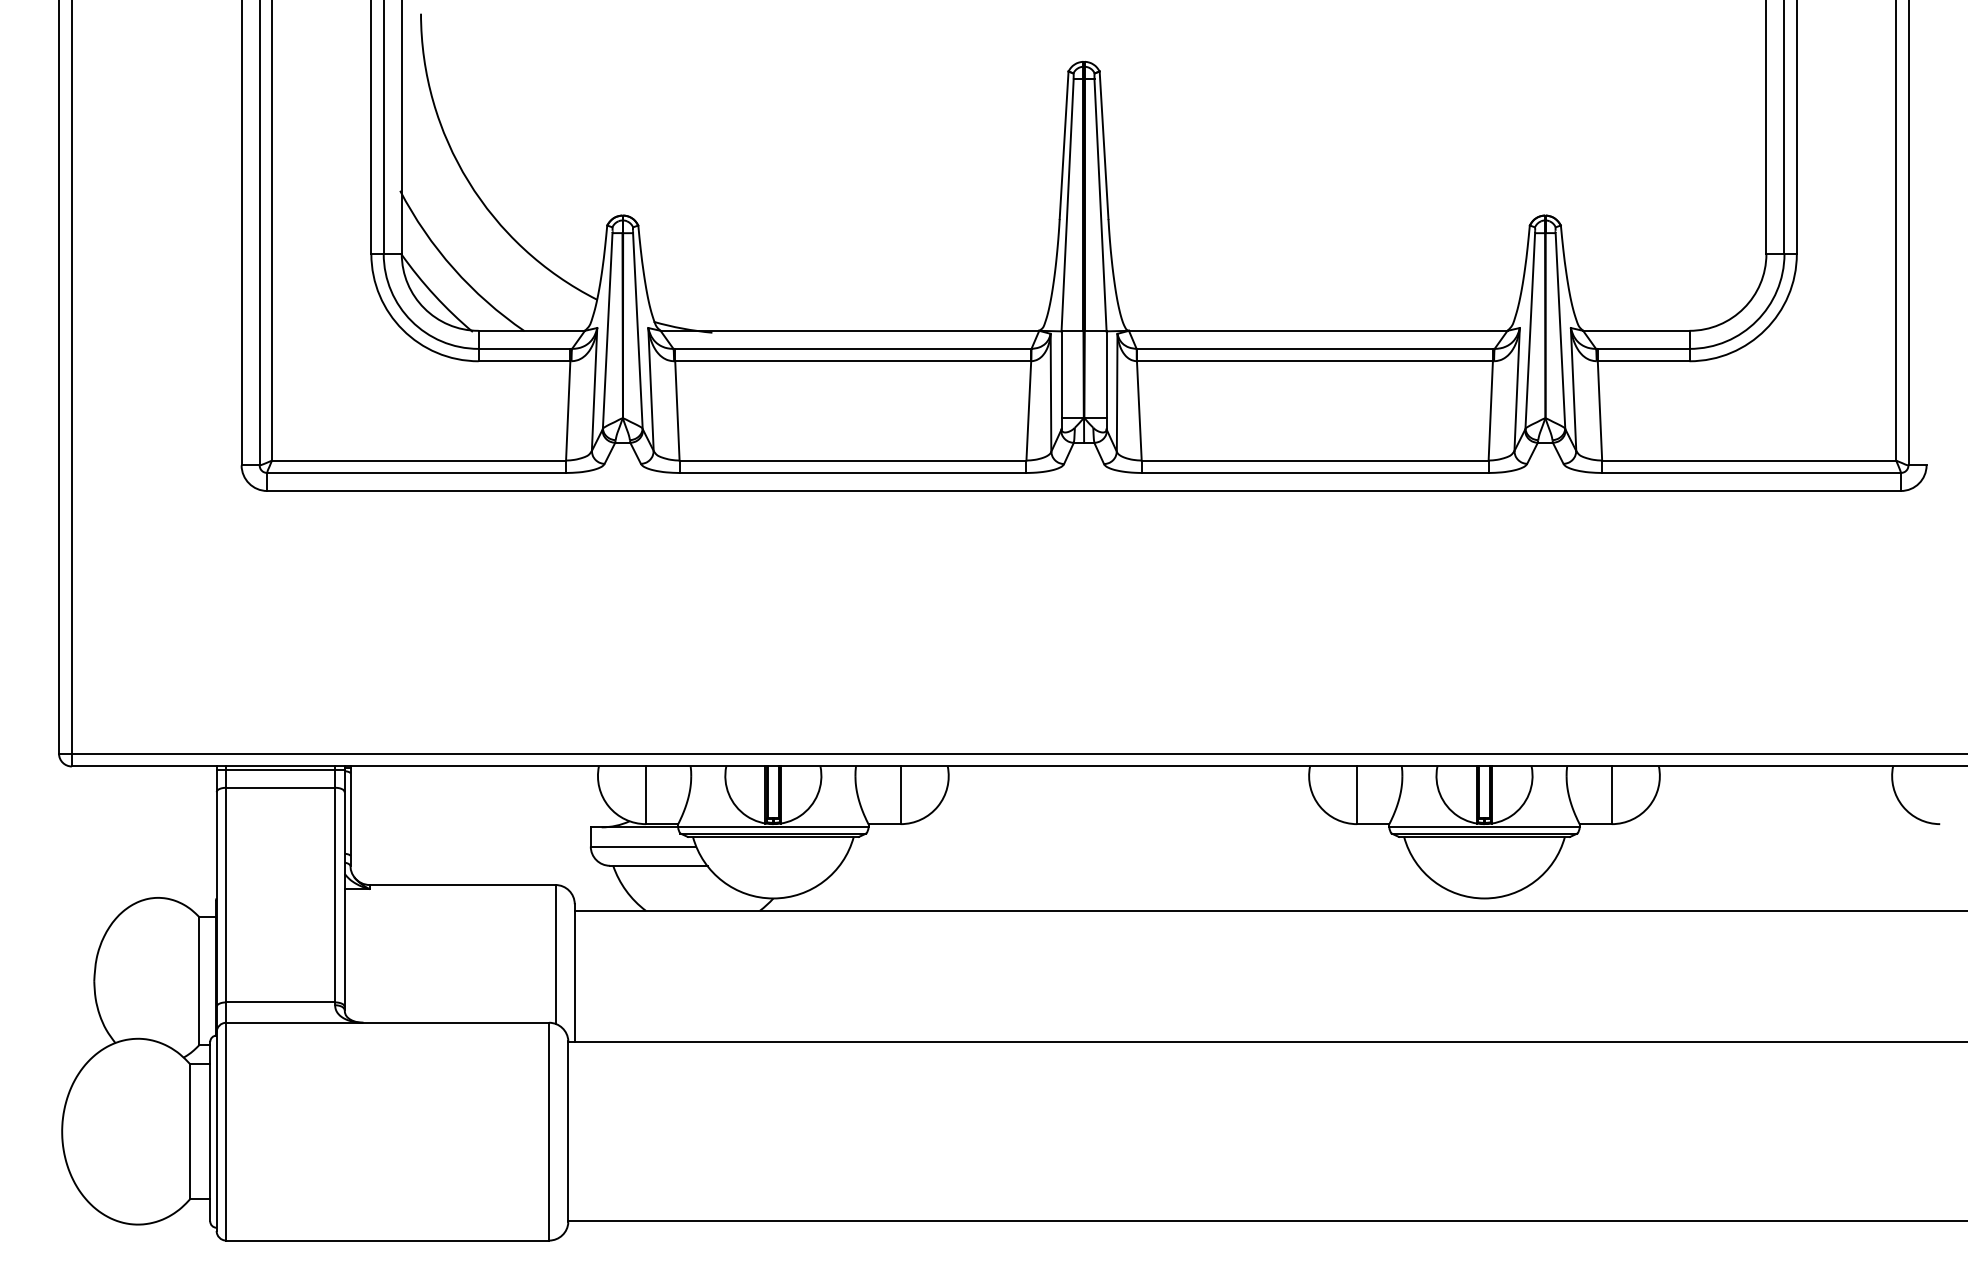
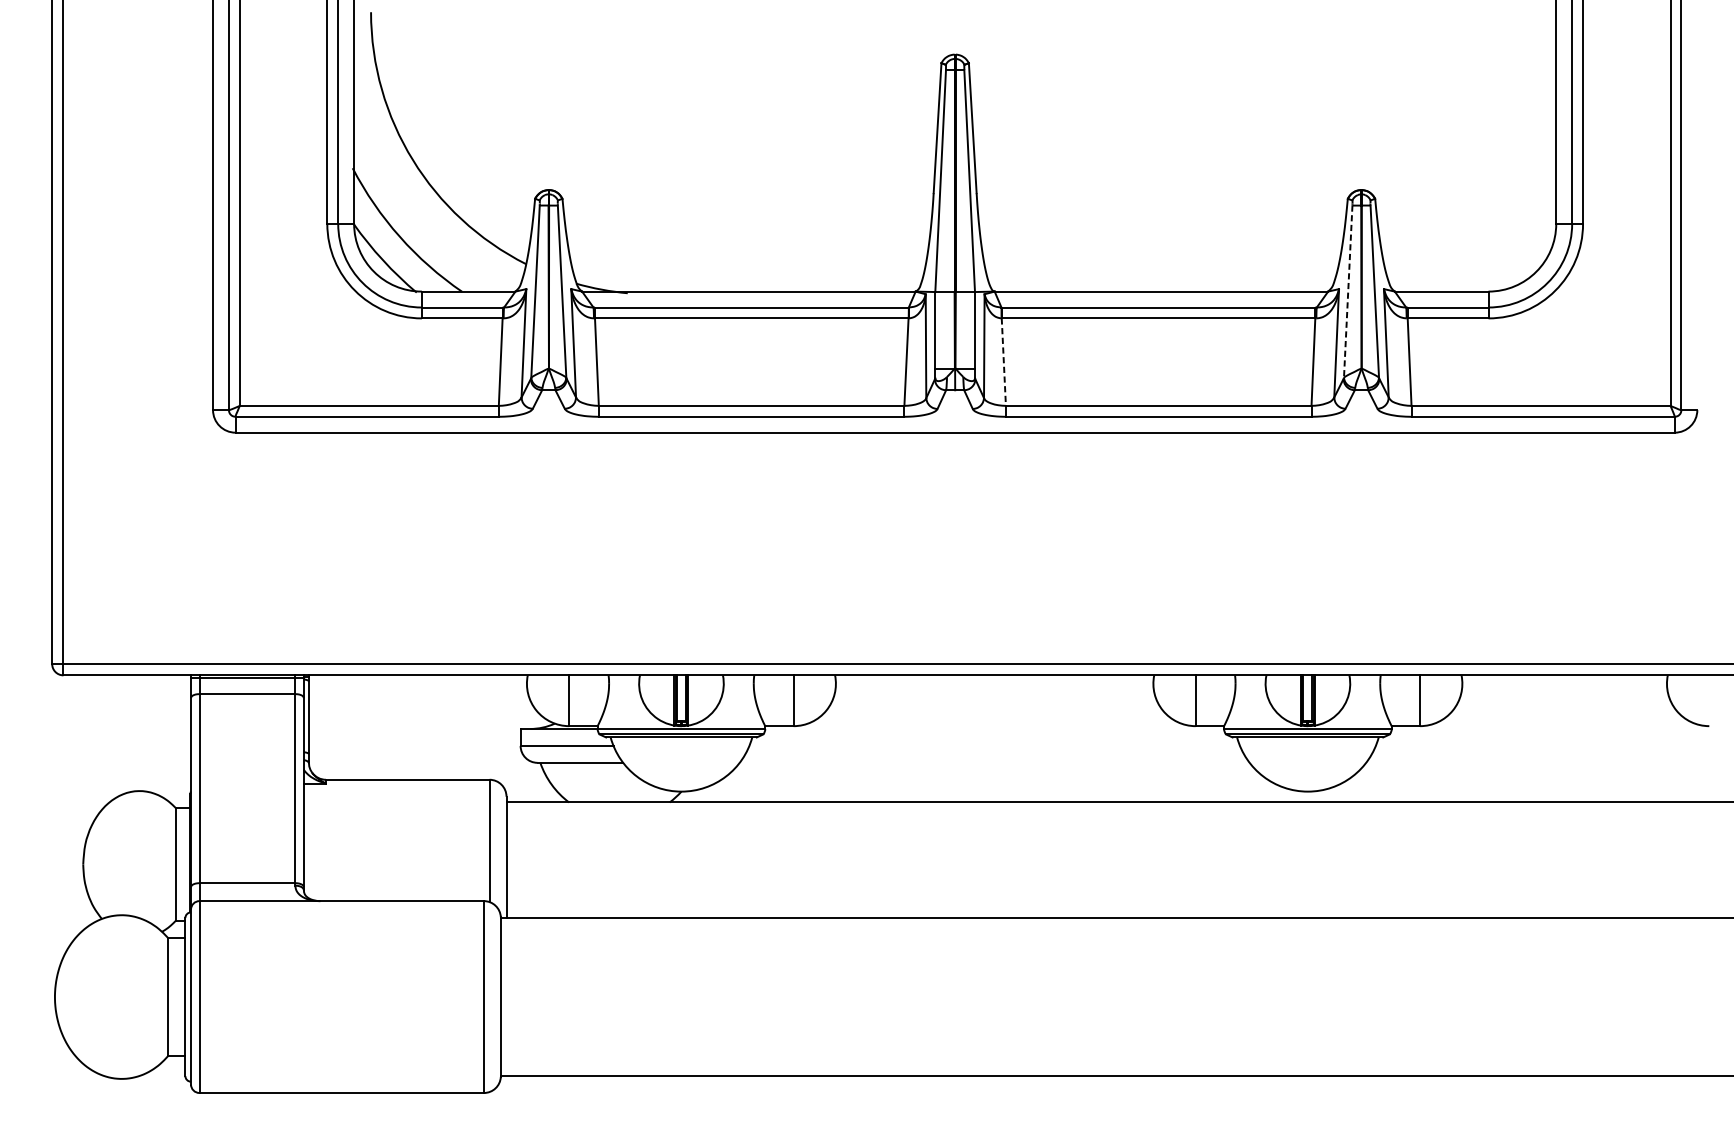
line: (1530, 330) -> (1348, 291), solid -> dashed
line: (1139, 410) -> (1003, 361), solid -> dashed

